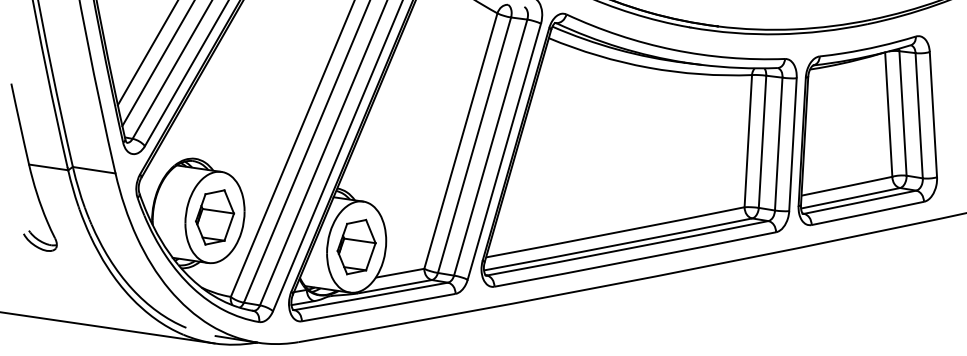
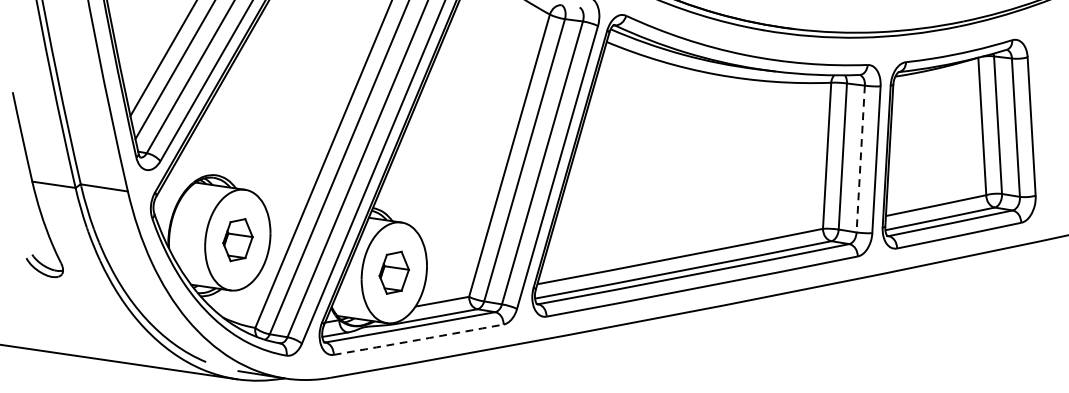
line: (778, 144) -> (860, 159), solid -> dashed
part: (215, 217) -> (238, 240), size x0.7
part: (356, 246) -> (394, 272), size x0.7
arc: (378, 307) -> (418, 339), solid -> dashed

